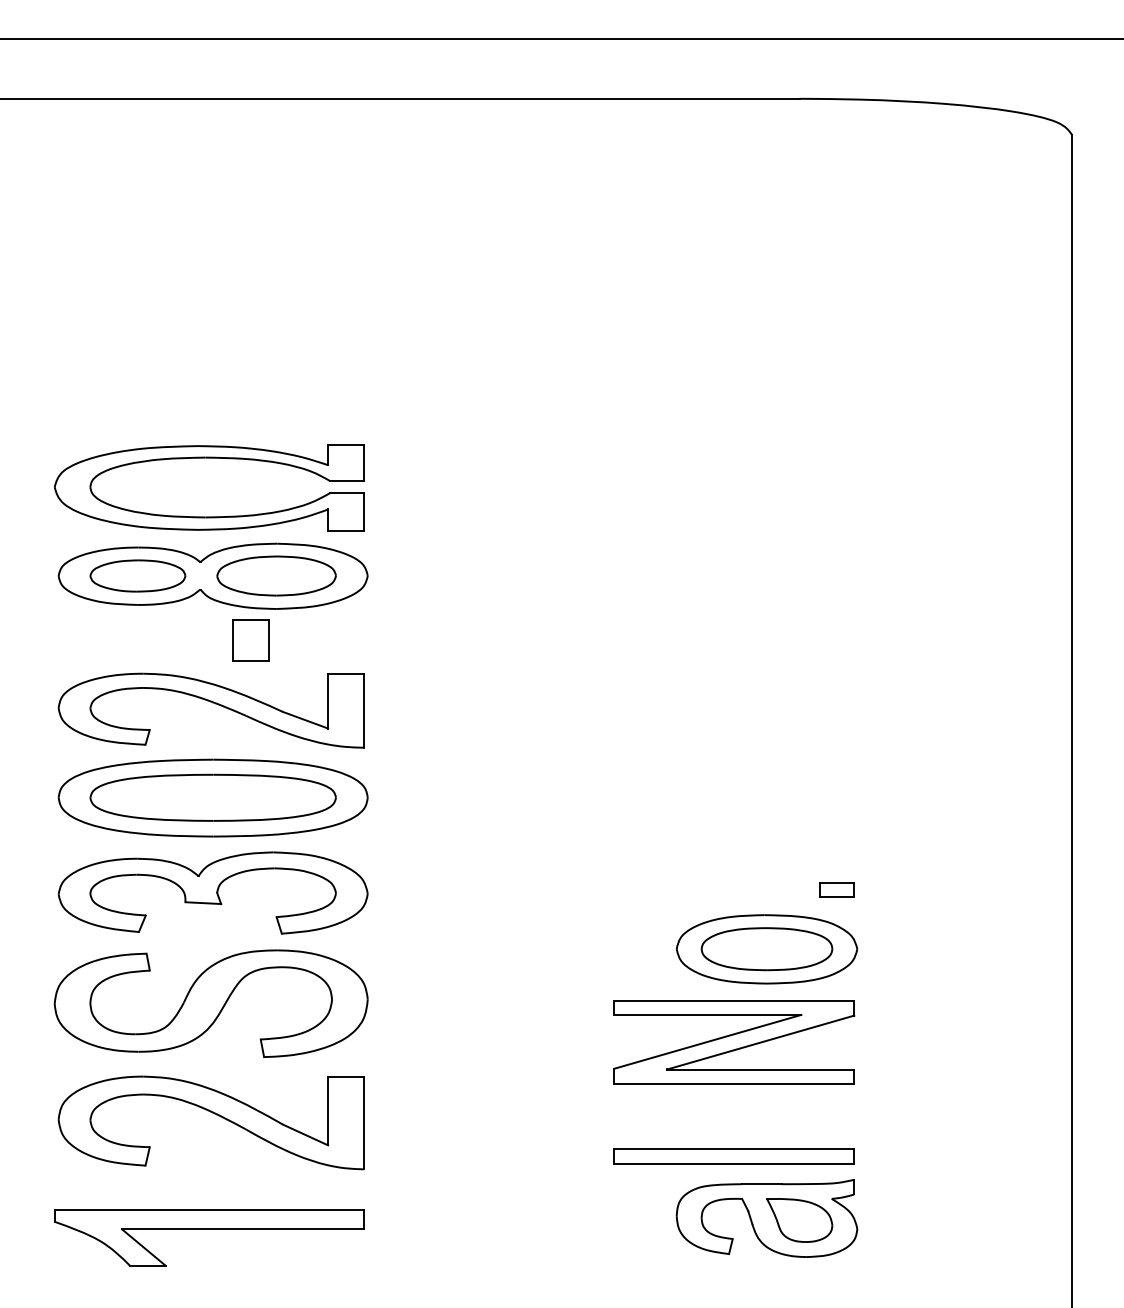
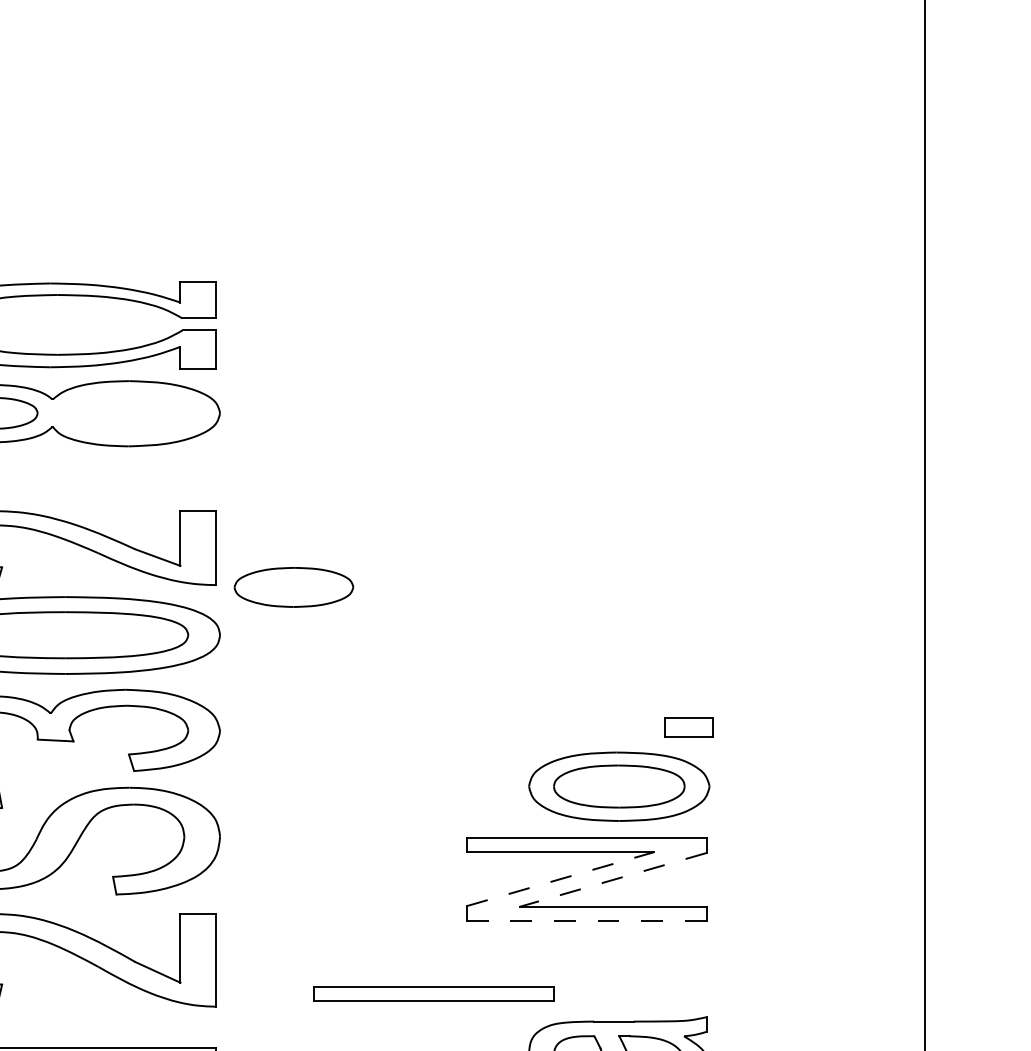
part: (276, 575) -> (293, 586), moved
part: (250, 640) -> (102, 477), removed
part: (836, 889) -> (688, 726), size x1.4
line: (708, 1041) -> (560, 878), solid -> dashed
line: (760, 1042) -> (612, 879), solid -> dashed
line: (734, 1083) -> (586, 920), solid -> dashed
part: (733, 1156) -> (432, 993), moved

